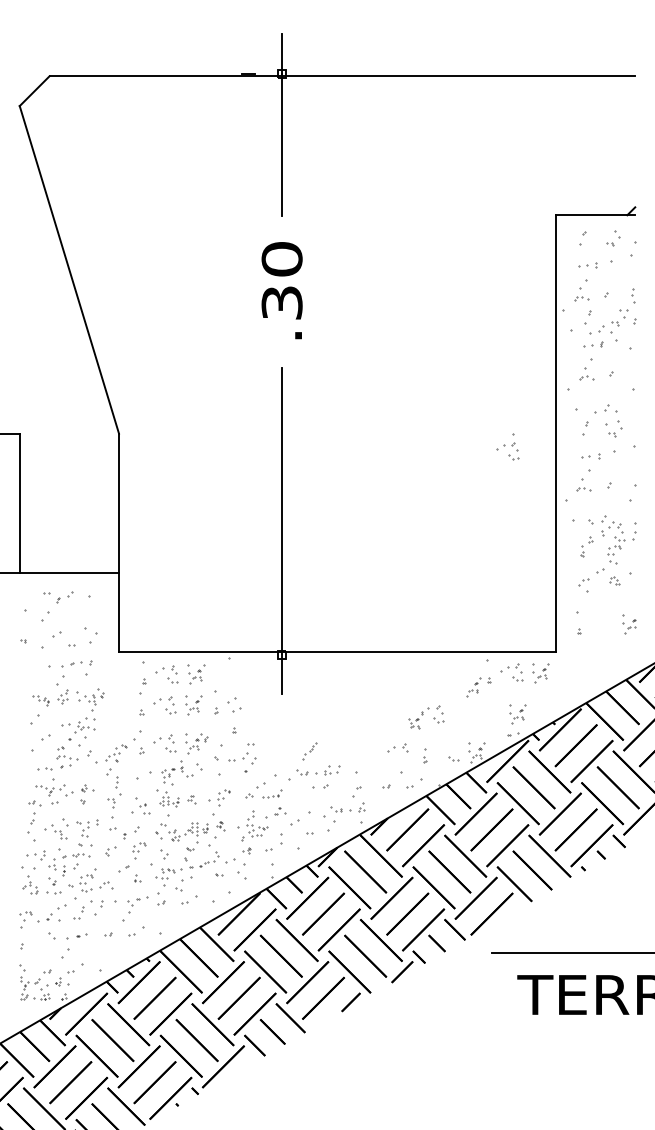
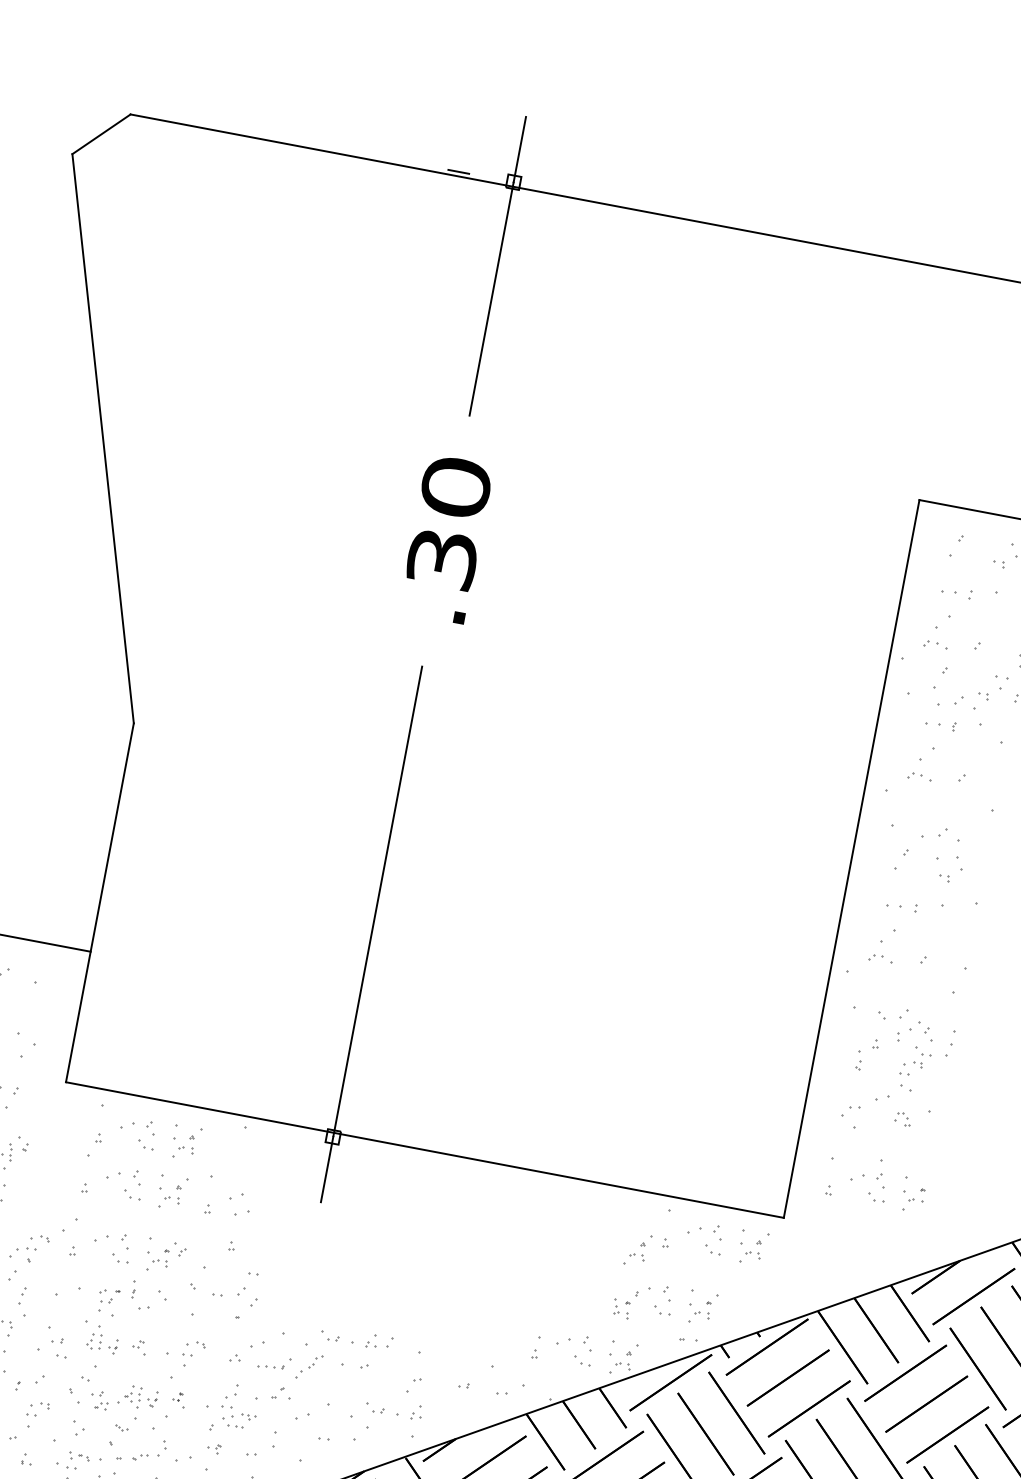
part: (507, 446) -> (868, 1178), moved
part: (426, 717) -> (643, 1302), moved
part: (397, 747) -> (574, 1340), moved
part: (309, 751) -> (309, 1367), moved

